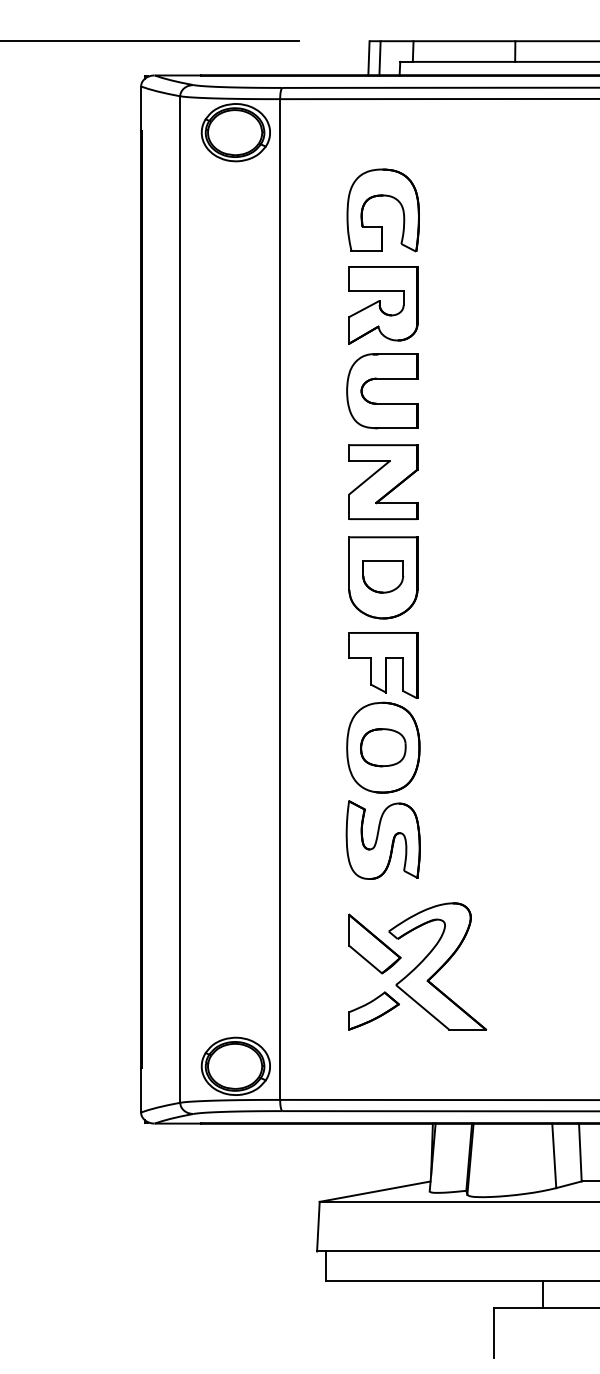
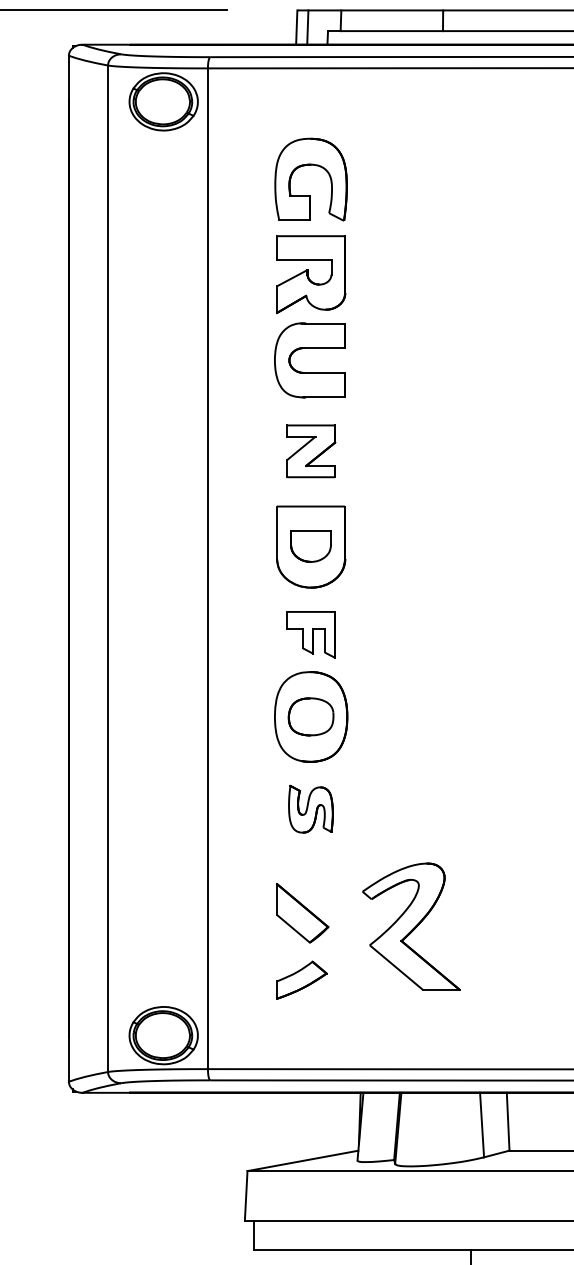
part: (383, 481) -> (311, 450), size x0.7
part: (383, 665) -> (311, 634), size x0.7
part: (382, 839) -> (310, 808), size x0.6
part: (437, 966) -> (411, 926), moved

